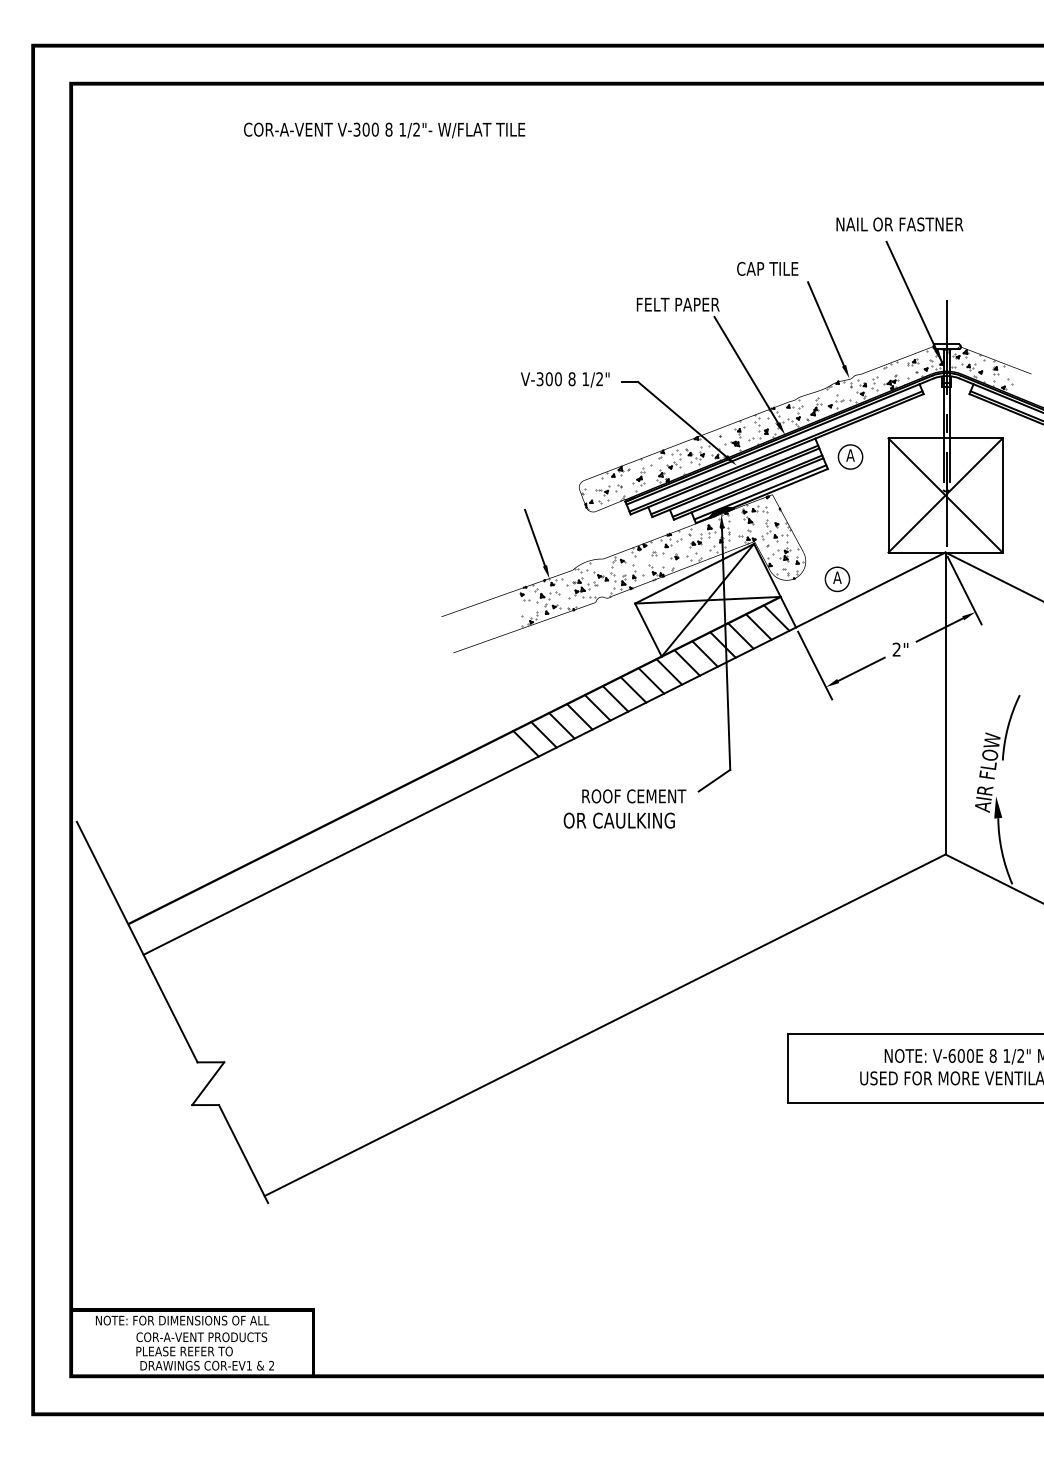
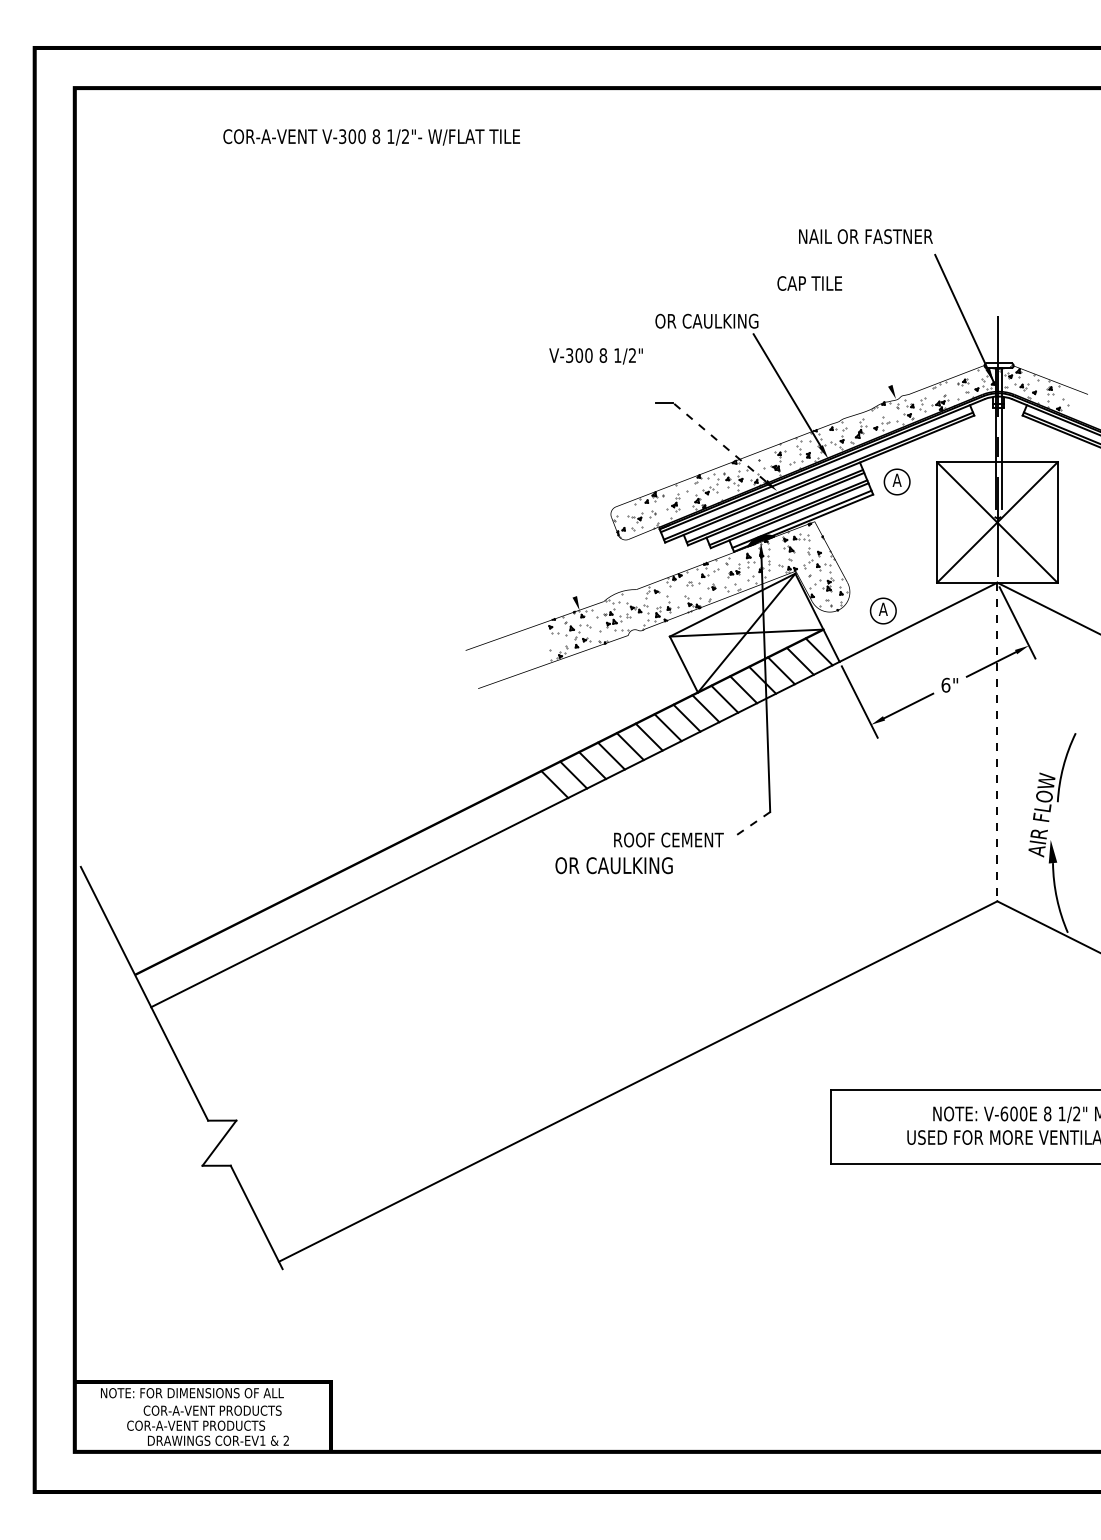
text: (384, 130) -> (371, 137), moved
text: (899, 224) -> (865, 236), moved
text: (670, 304) -> (707, 321), FELT PAPER -> OR CAULKING
line: (826, 323) -> (871, 341), removed
text: (565, 379) -> (596, 355), moved
line: (682, 419) -> (719, 442), solid -> dashed
line: (534, 537) -> (563, 566), removed
text: (896, 649) -> (945, 685), 2" -> 6"
line: (945, 703) -> (997, 742), solid -> dashed
line: (714, 780) -> (753, 823), solid -> dashed
text: (618, 820) -> (613, 865), moved
text: (185, 1351) -> (195, 1425), PLEASE REFER TO -> COR-A-VENT PRODUCTS

